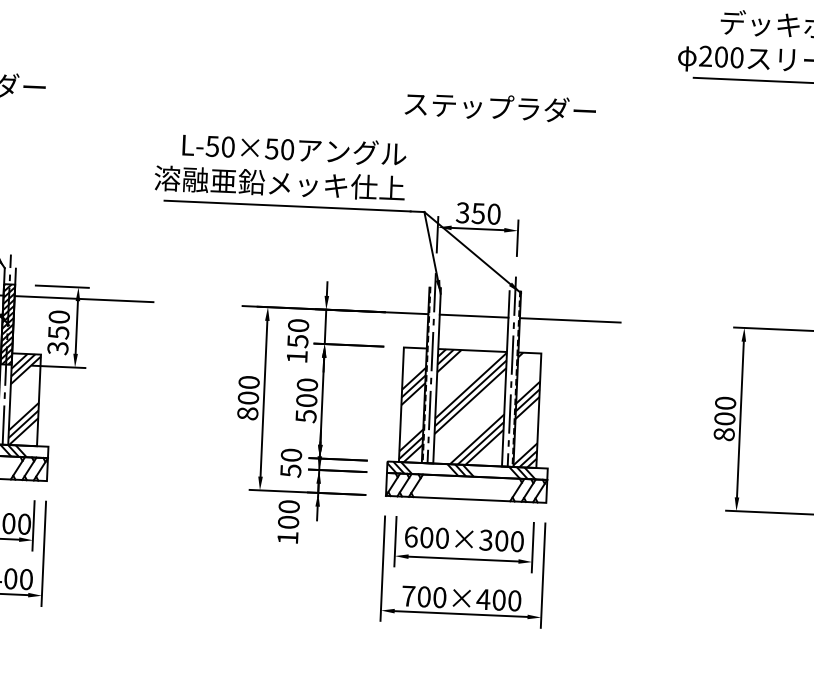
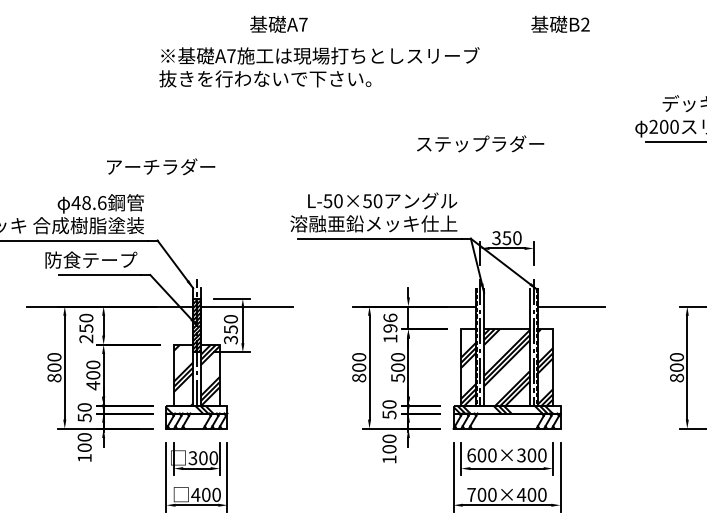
text: (500, 106) -> (480, 143), moved
line: (473, 315) -> (506, 306), removed
text: (298, 332) -> (390, 322), 150 -> 196

